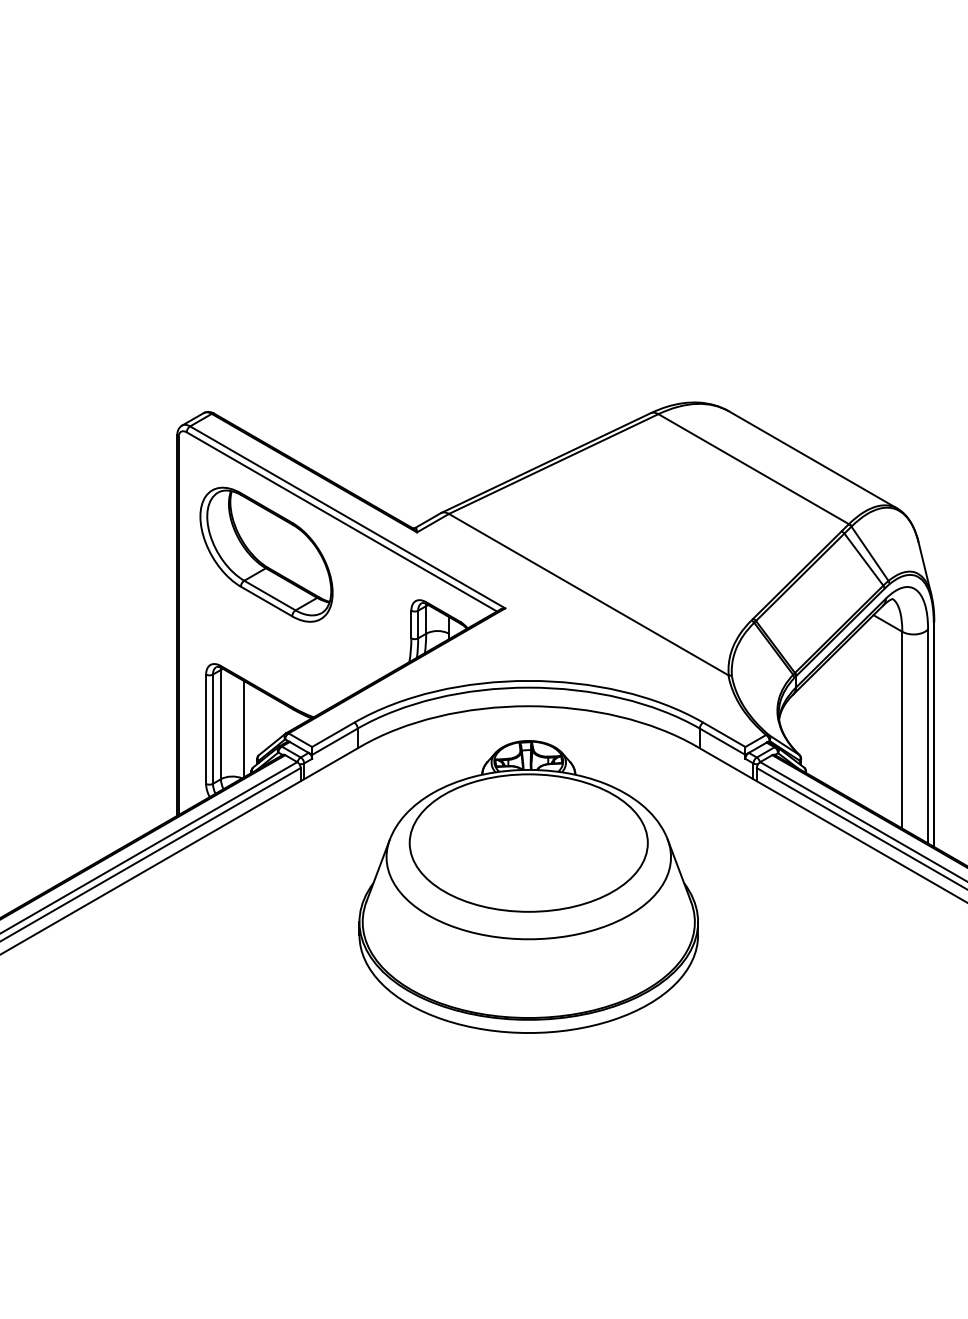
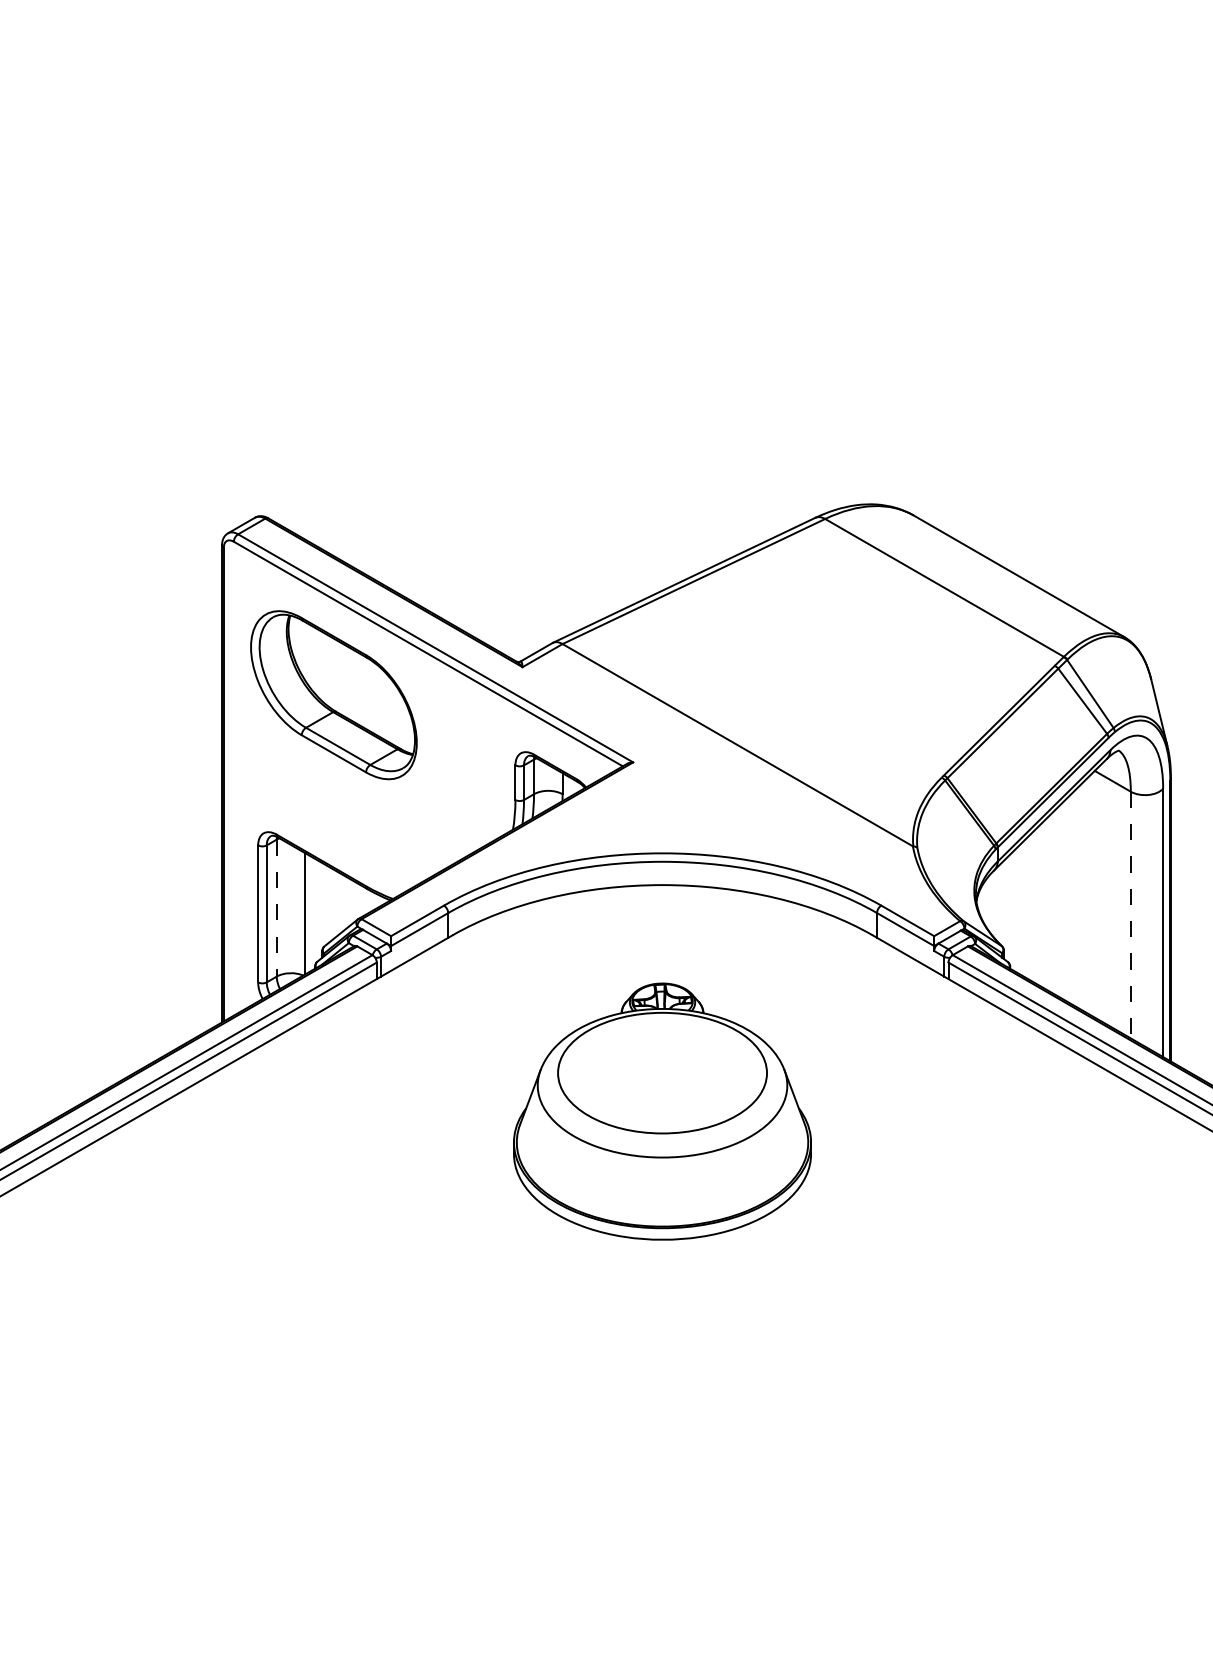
line: (220, 724) -> (276, 907), solid -> dashed
line: (902, 730) -> (1131, 915), solid -> dashed
part: (528, 886) -> (662, 1111), size x0.7

